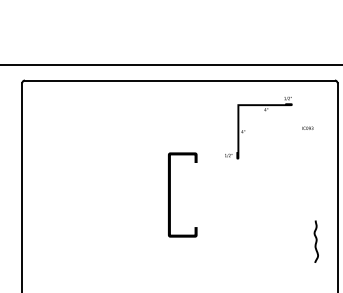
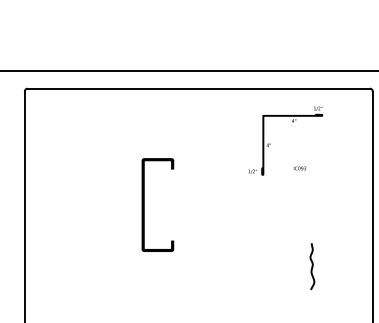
text: (307, 128) -> (299, 168), moved
part: (170, 194) -> (144, 204), moved
curve: (316, 241) -> (312, 266), moved

